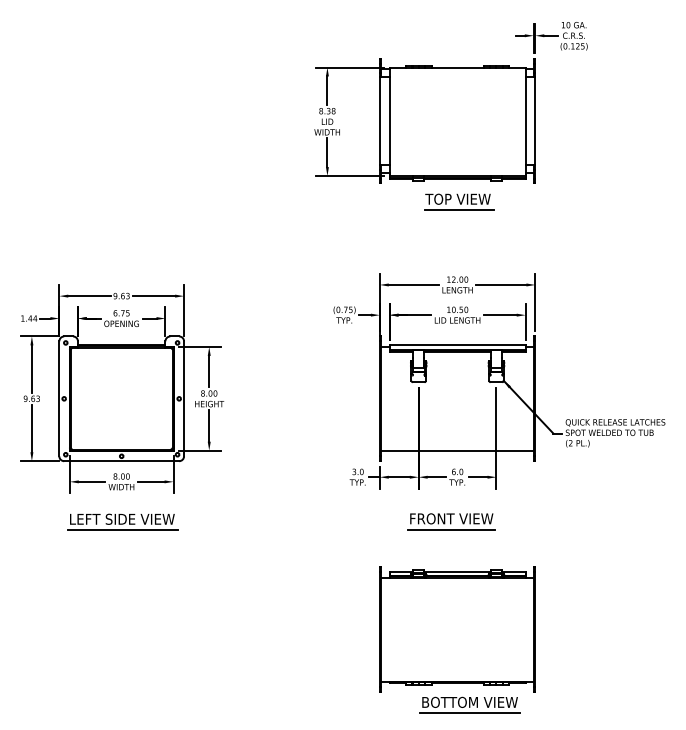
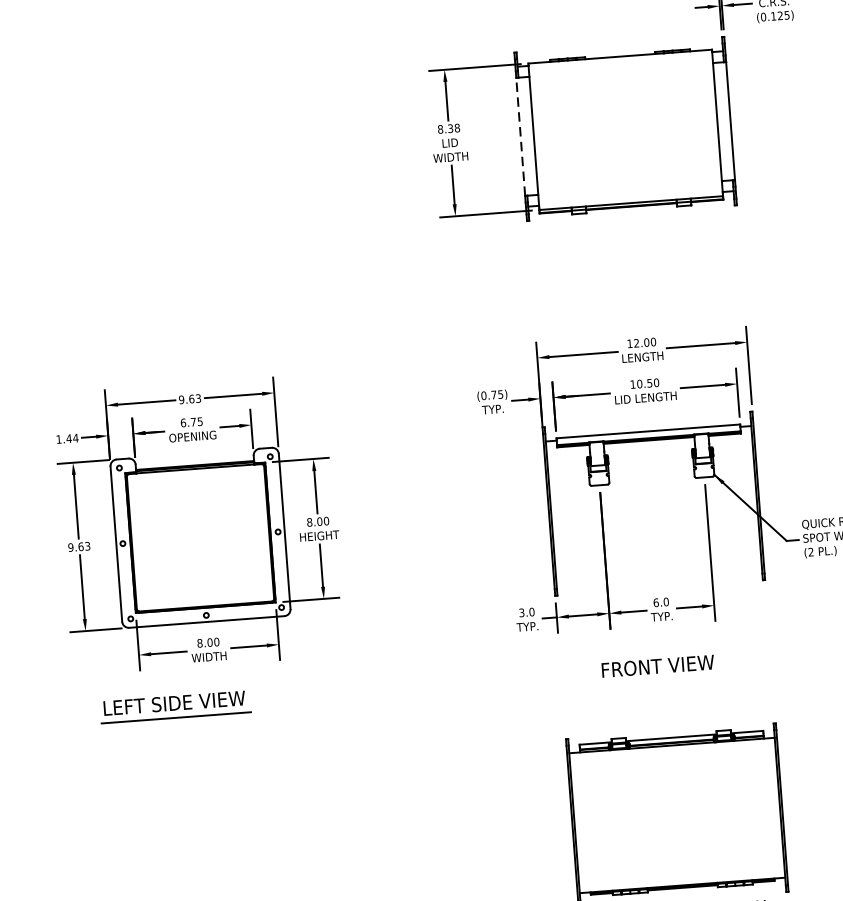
line: (379, 121) -> (520, 137), solid -> dashed
part: (459, 201) -> (636, 237), removed
line: (457, 450) -> (658, 573), removed
part: (122, 521) -> (174, 706), moved
line: (451, 529) -> (658, 680), removed

